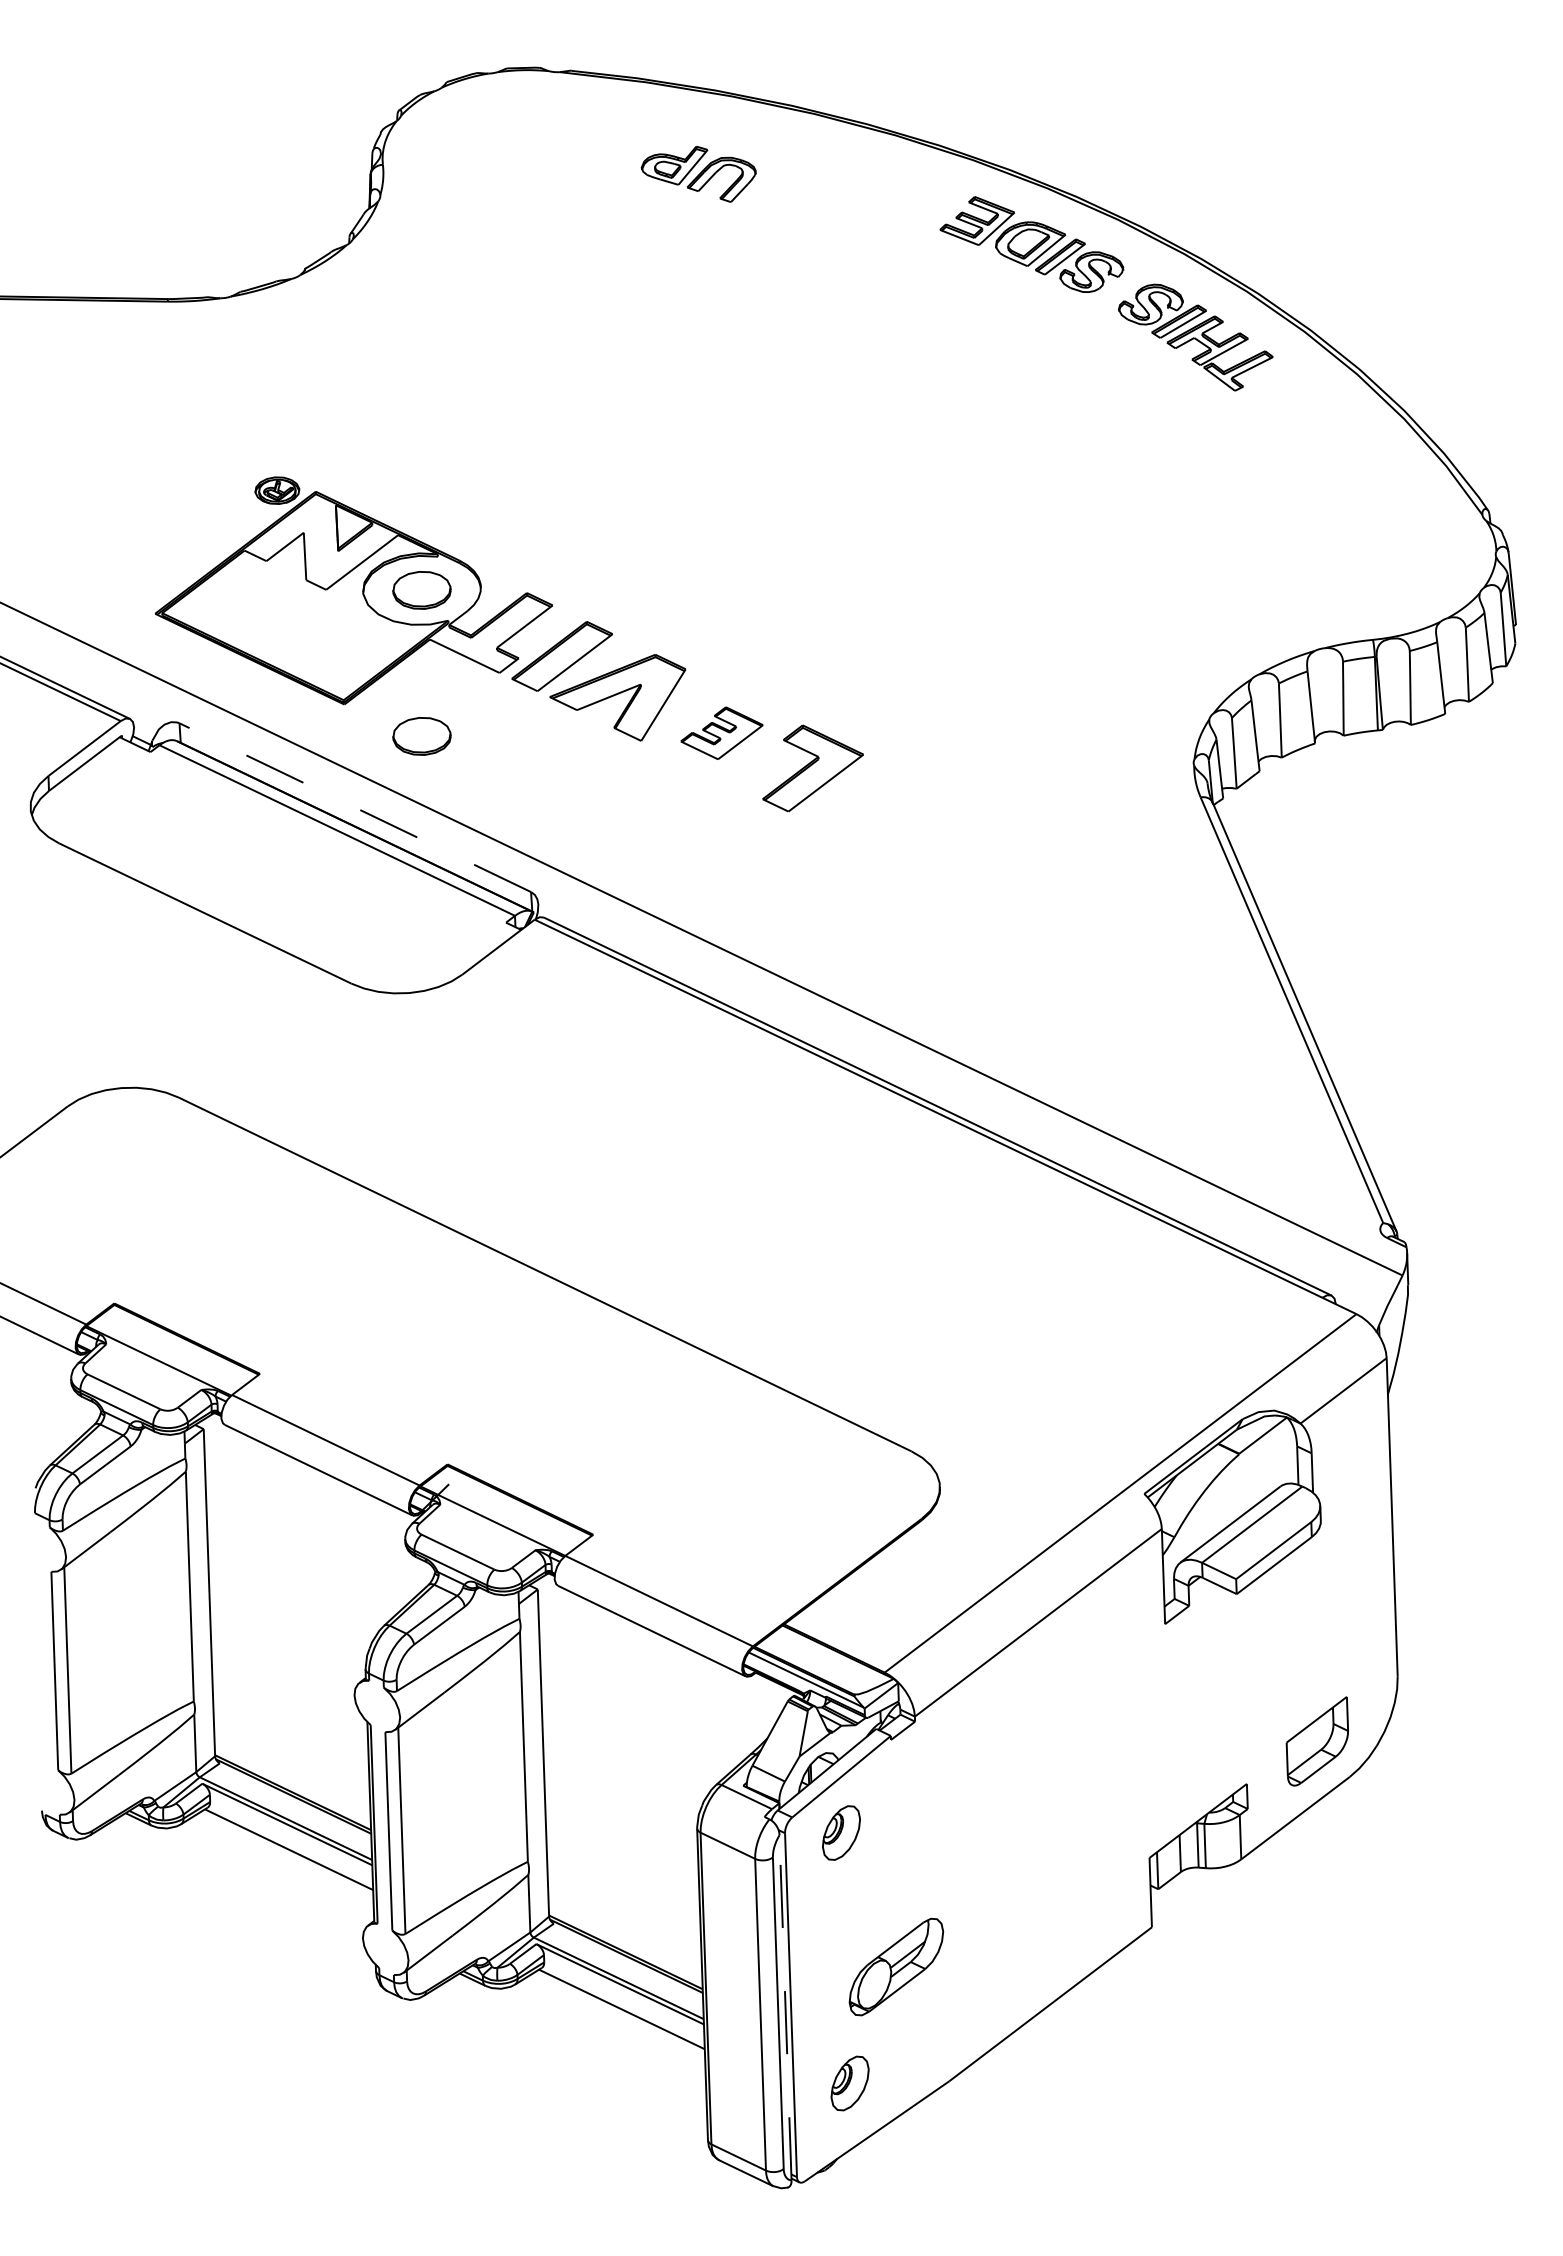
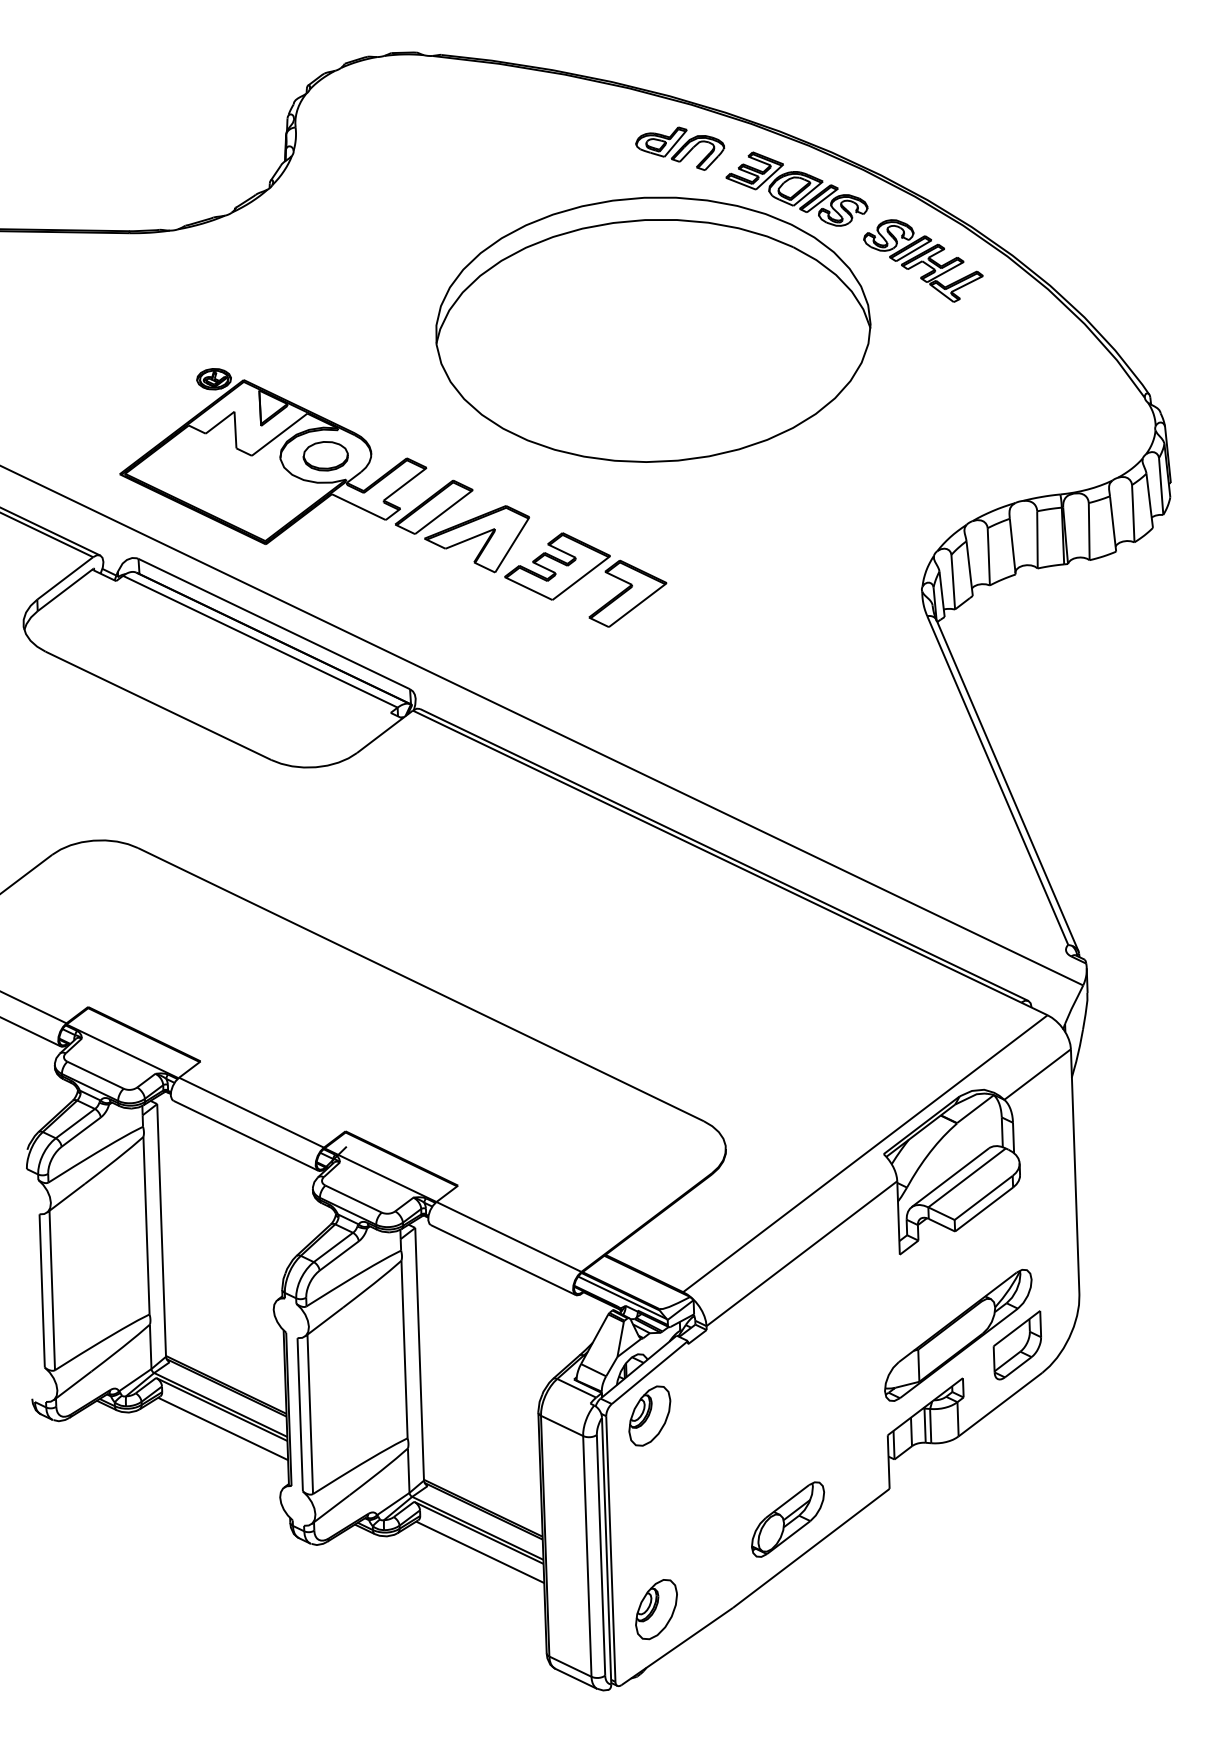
part: (698, 173) -> (679, 148), moved
part: (846, 426) -> (653, 329), added
part: (721, 733) -> (557, 566), size x1.67
part: (421, 736) -> (325, 569), removed
line: (355, 807) -> (274, 623), dashed -> solid
part: (1240, 1728) -> (958, 1335), added
part: (841, 1832) -> (649, 1415), size x1.43
part: (896, 1966) -> (788, 1519), moved
line: (785, 2007) -> (606, 1550), dashed -> solid
part: (849, 2083) -> (656, 1609), size x1.43

